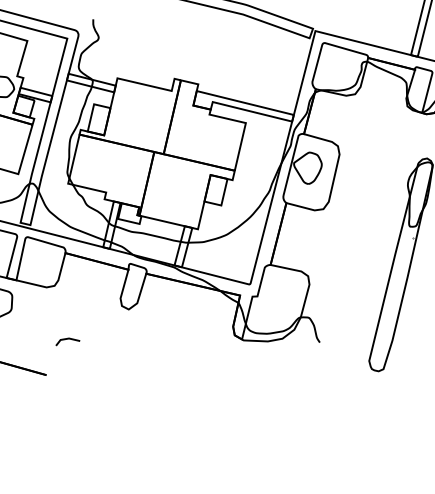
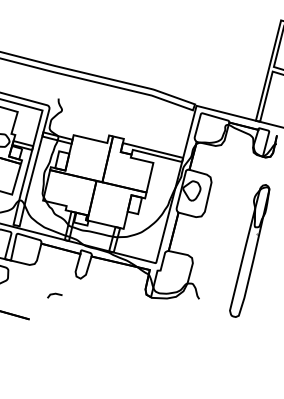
line: (67, 339) -> (54, 294), moved

